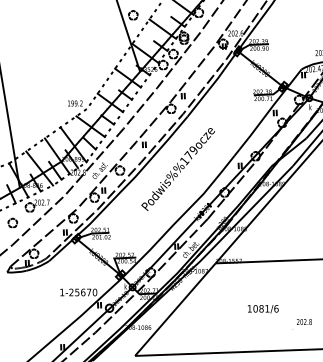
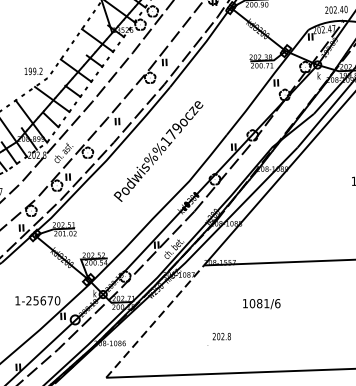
line: (175, 309) -> (155, 321), solid -> dashed
text: (263, 309) -> (262, 304), moved
text: (301, 324) -> (218, 339), moved

